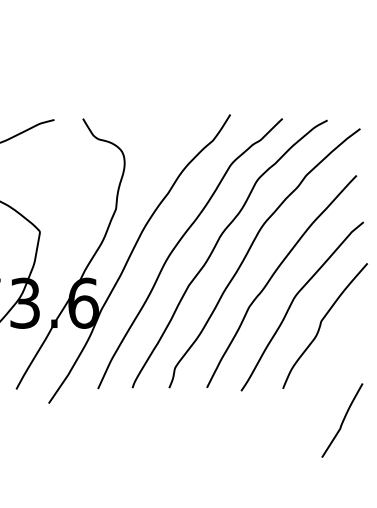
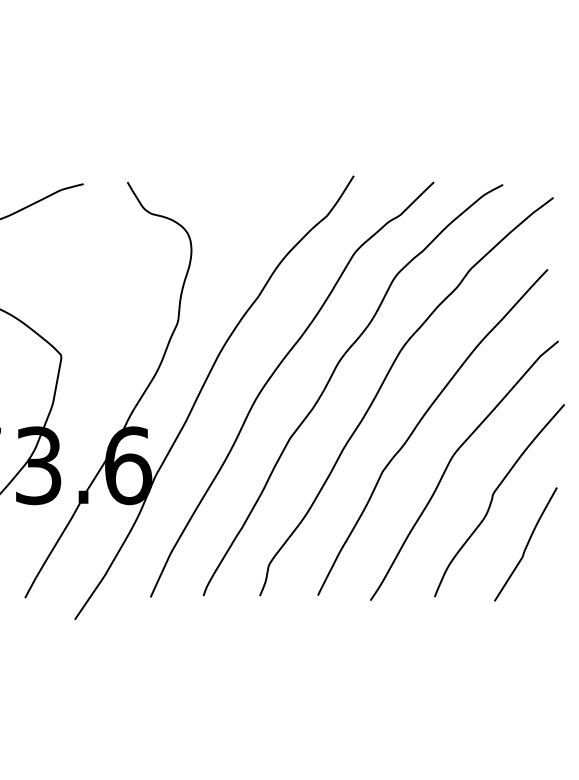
curve: (342, 420) -> (526, 544), moved

